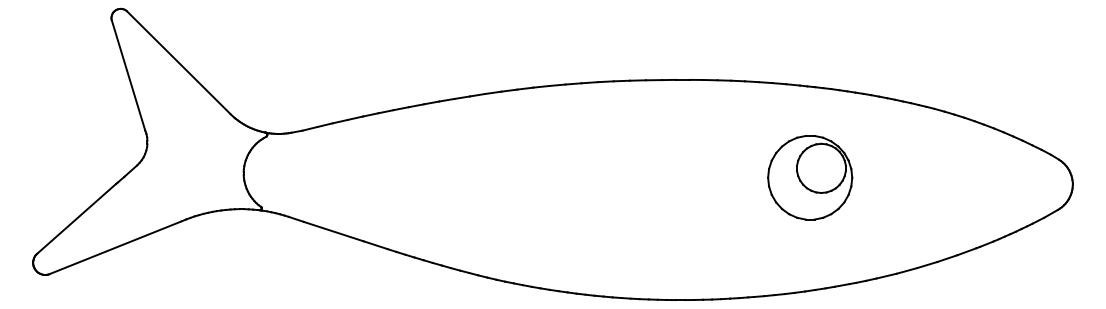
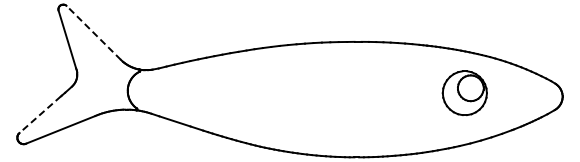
line: (178, 62) -> (93, 32), solid -> dashed
part: (809, 178) -> (464, 93), moved
line: (77, 218) -> (40, 114), solid -> dashed

